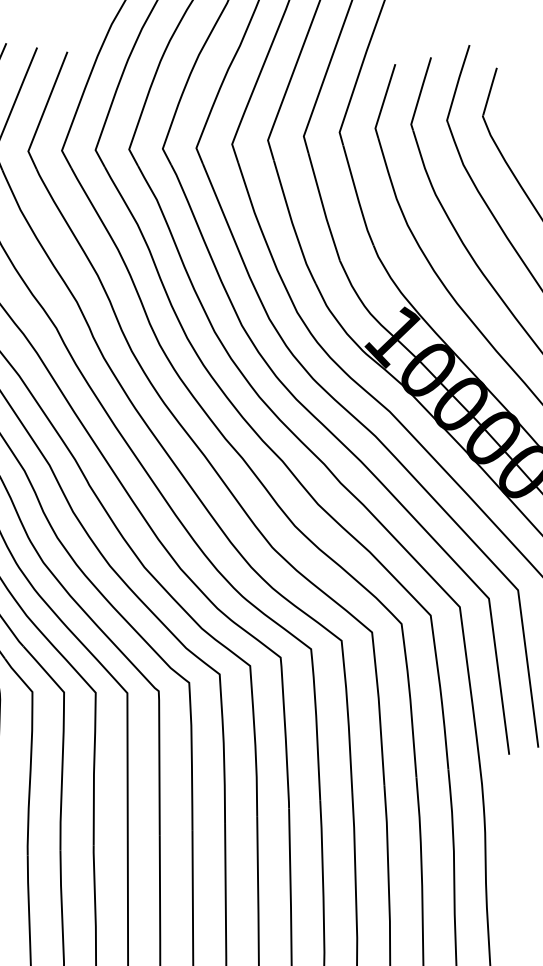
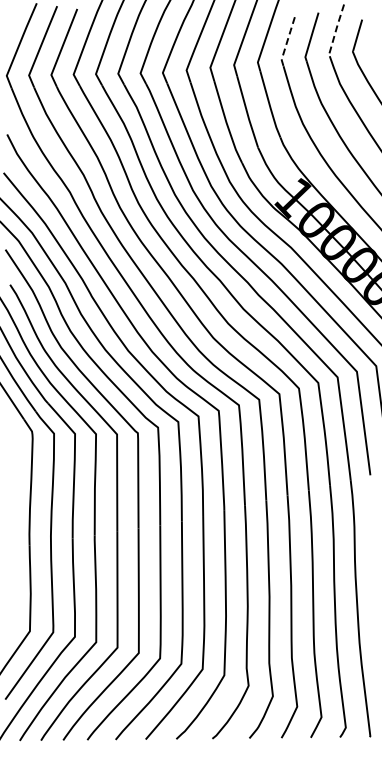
line: (458, 84) -> (336, 30), solid -> dashed
line: (384, 102) -> (287, 42), solid -> dashed

